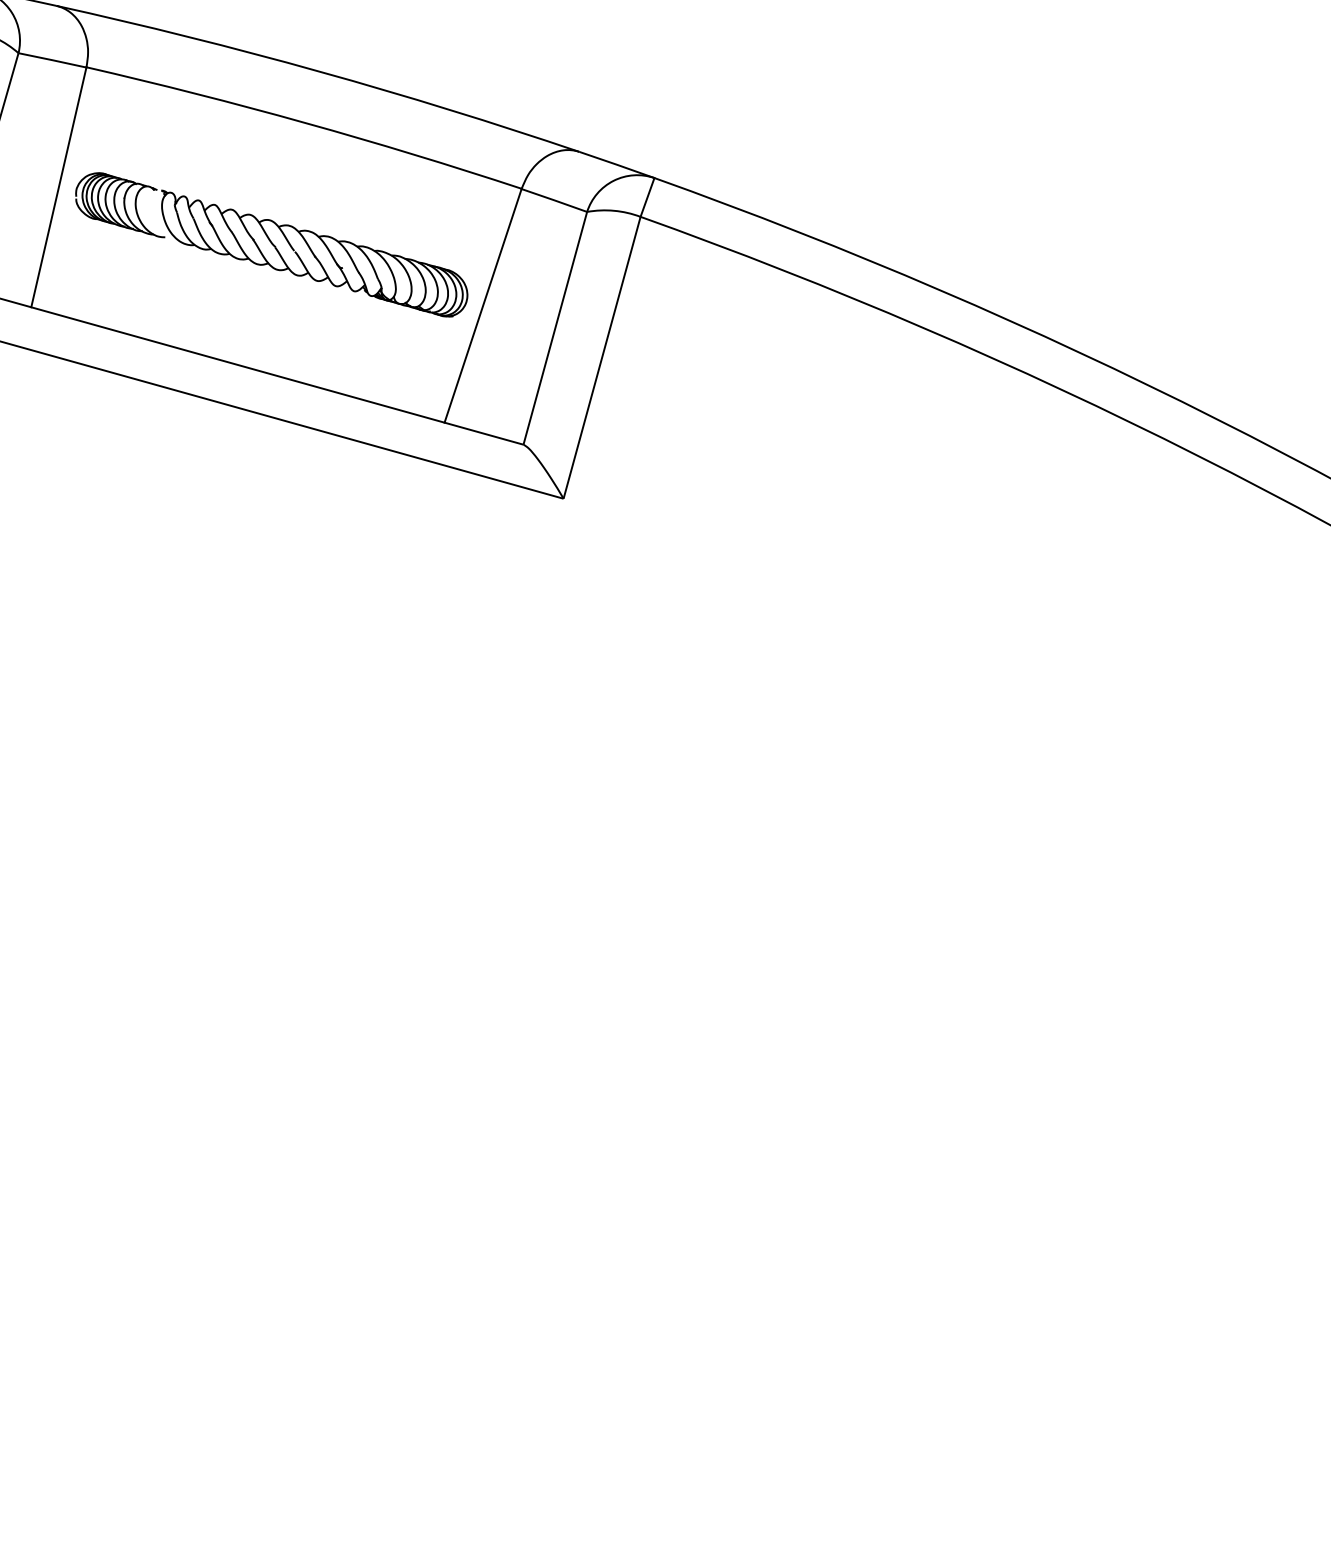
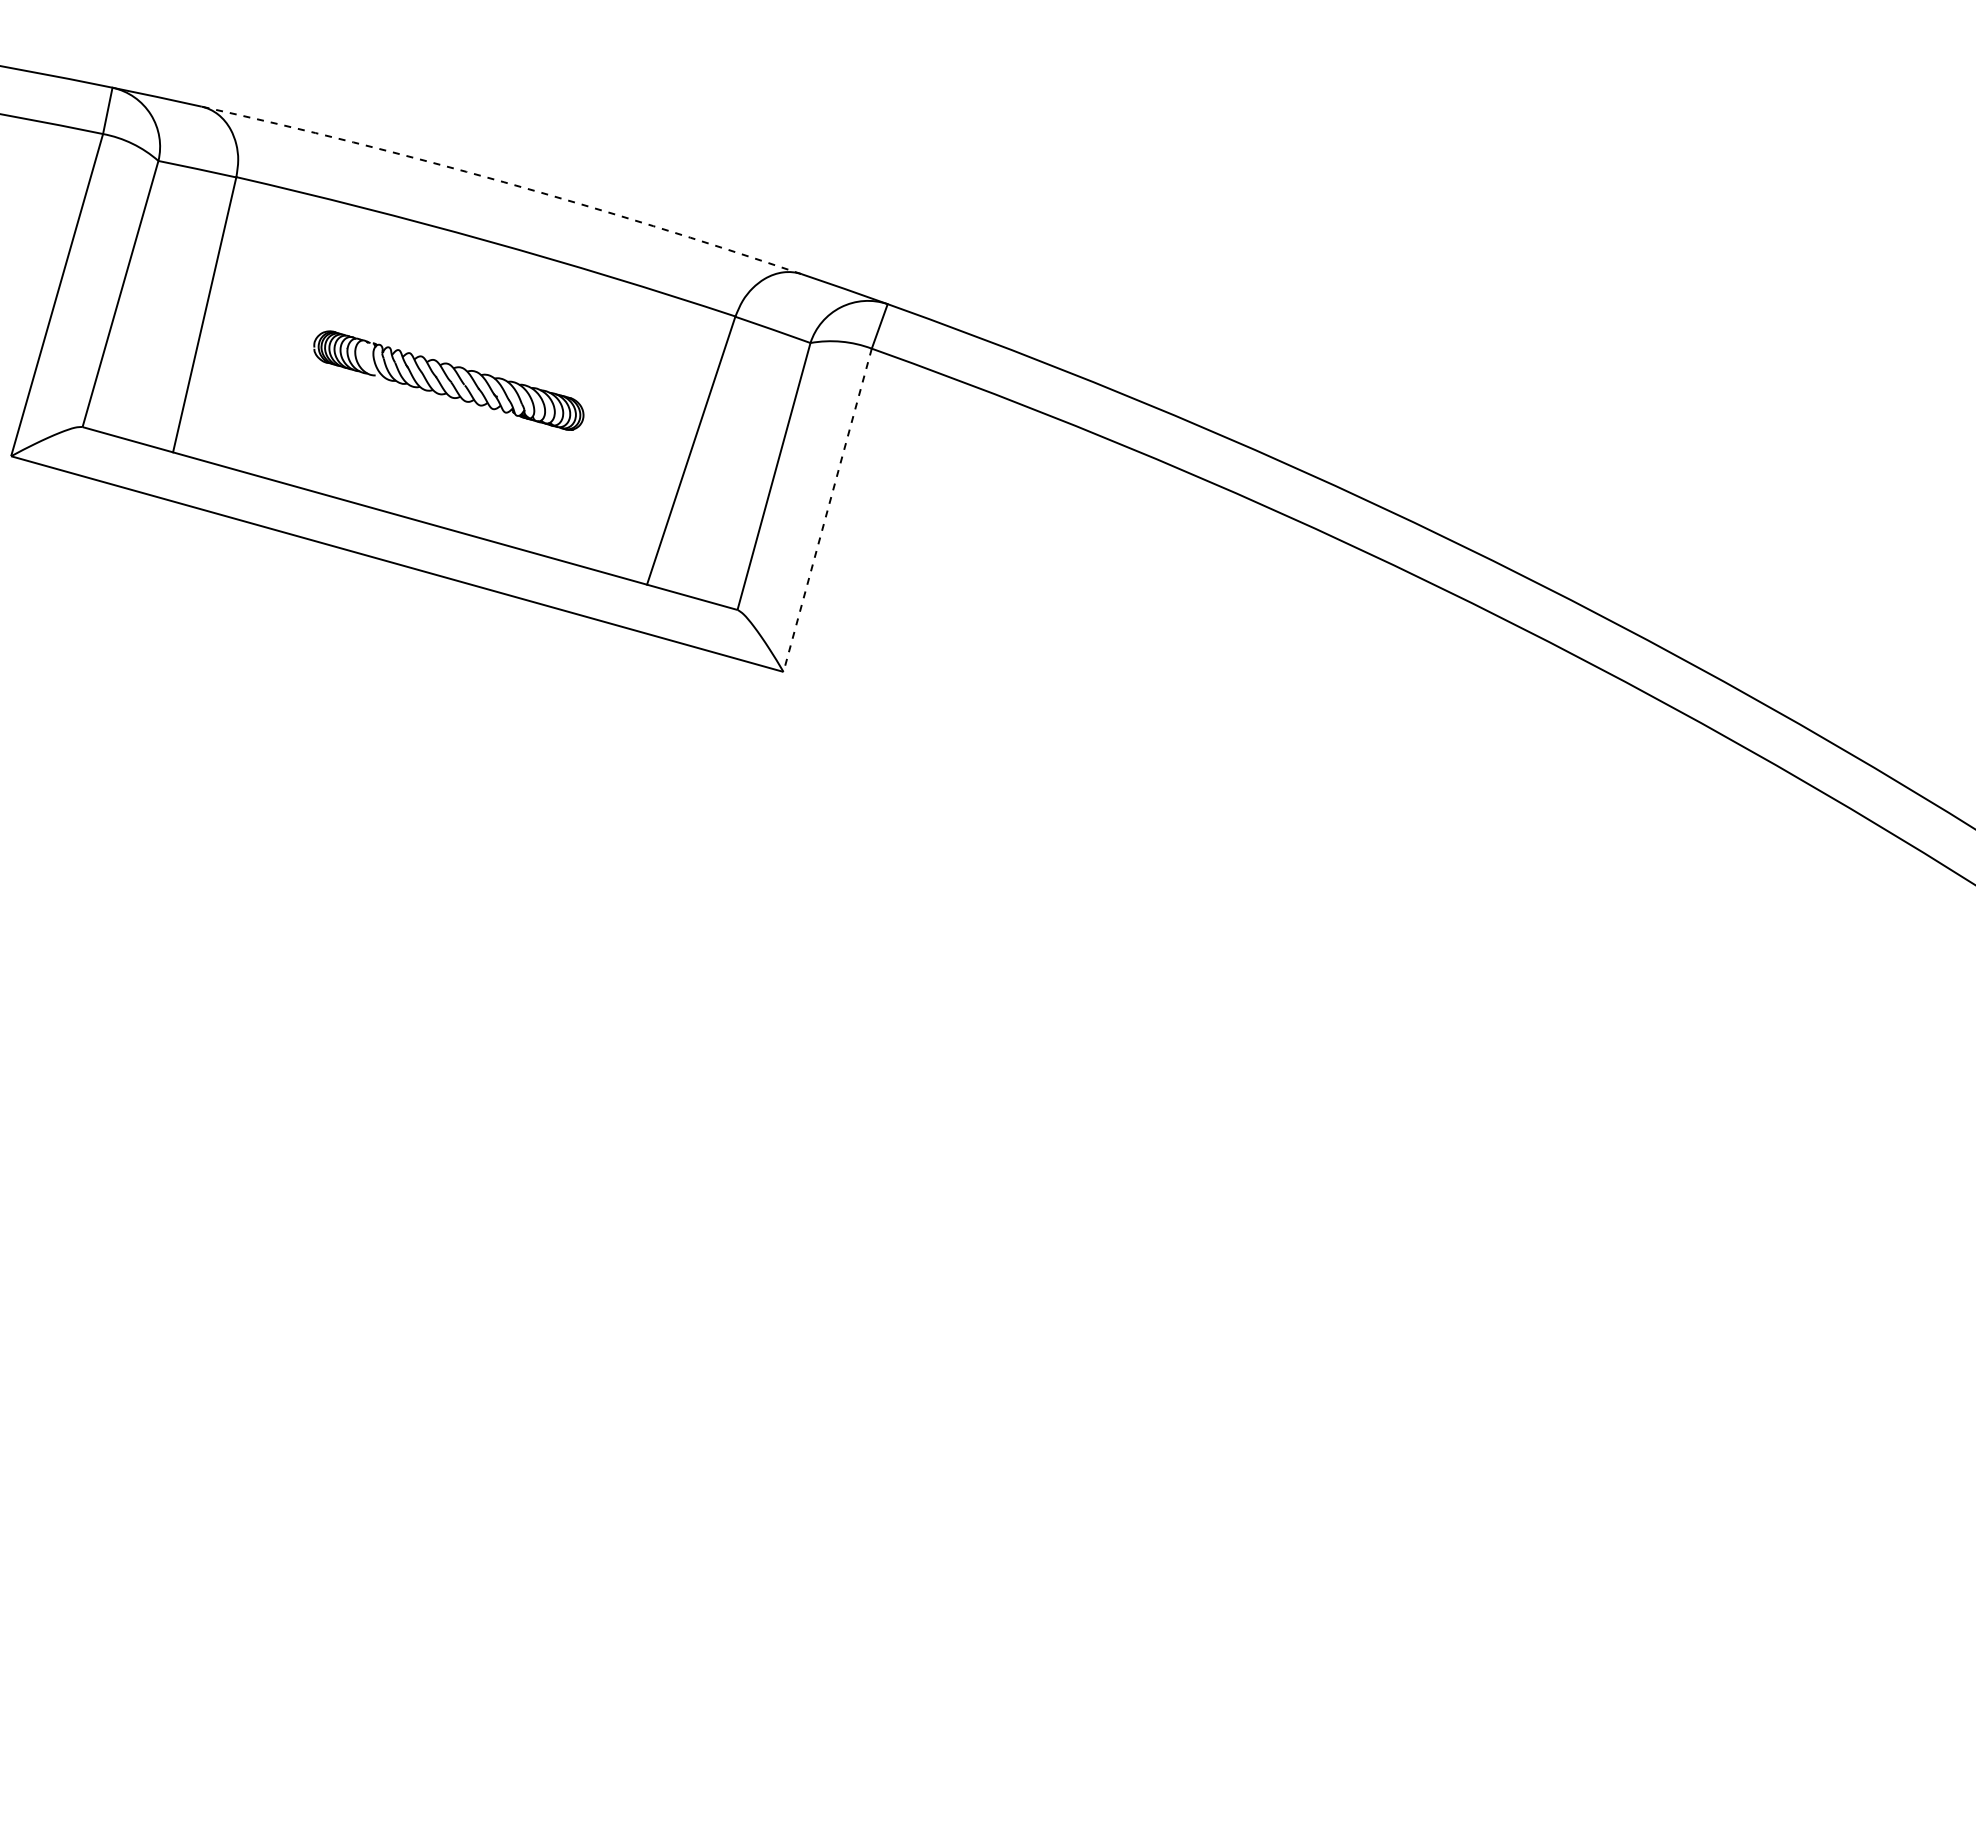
arc: (319, 71) -> (503, 182), solid -> dashed
part: (271, 244) -> (448, 380), size x0.6
line: (601, 357) -> (827, 509), solid -> dashed

